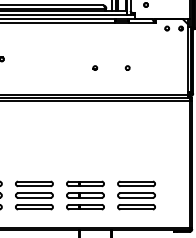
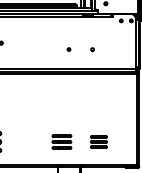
part: (34, 195) -> (24, 142), removed
part: (85, 195) -> (61, 142), size x0.7
part: (136, 195) -> (98, 142), size x0.6

